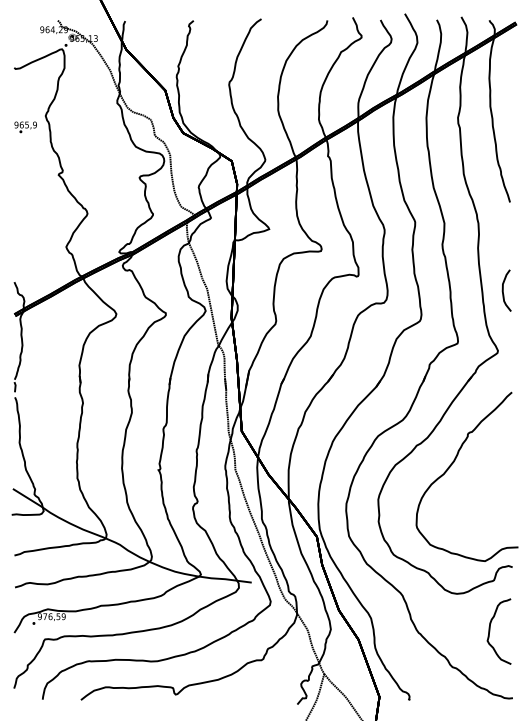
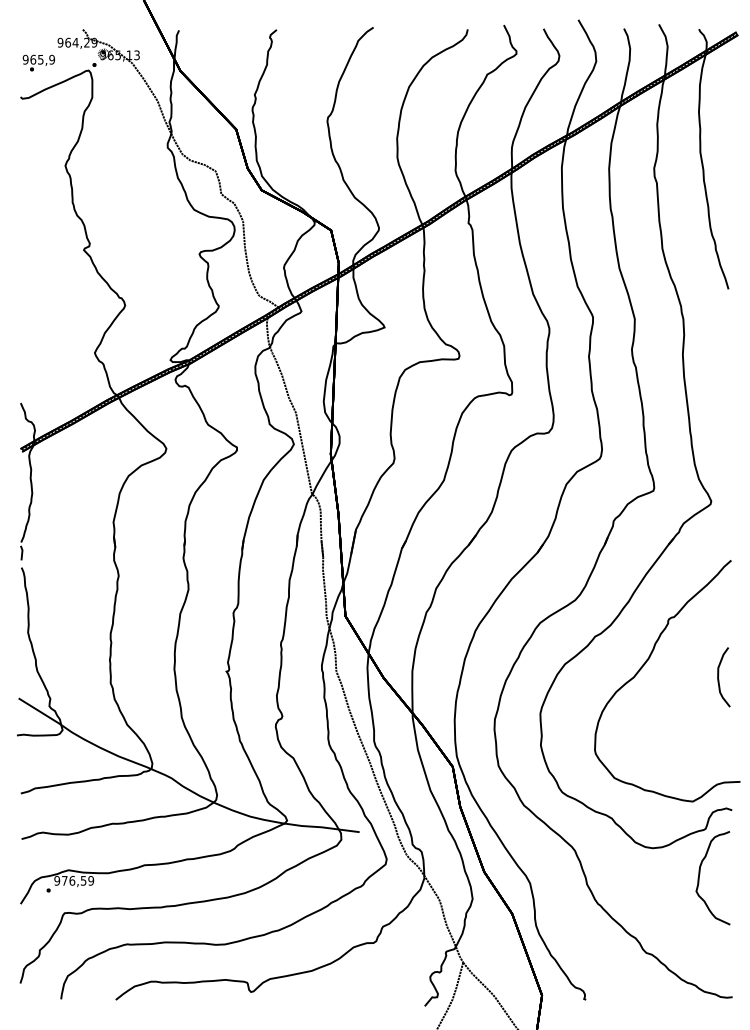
text: (25, 126) -> (38, 62), moved
curve: (503, 292) -> (719, 679), moved
curve: (490, 629) -> (700, 874), moved

